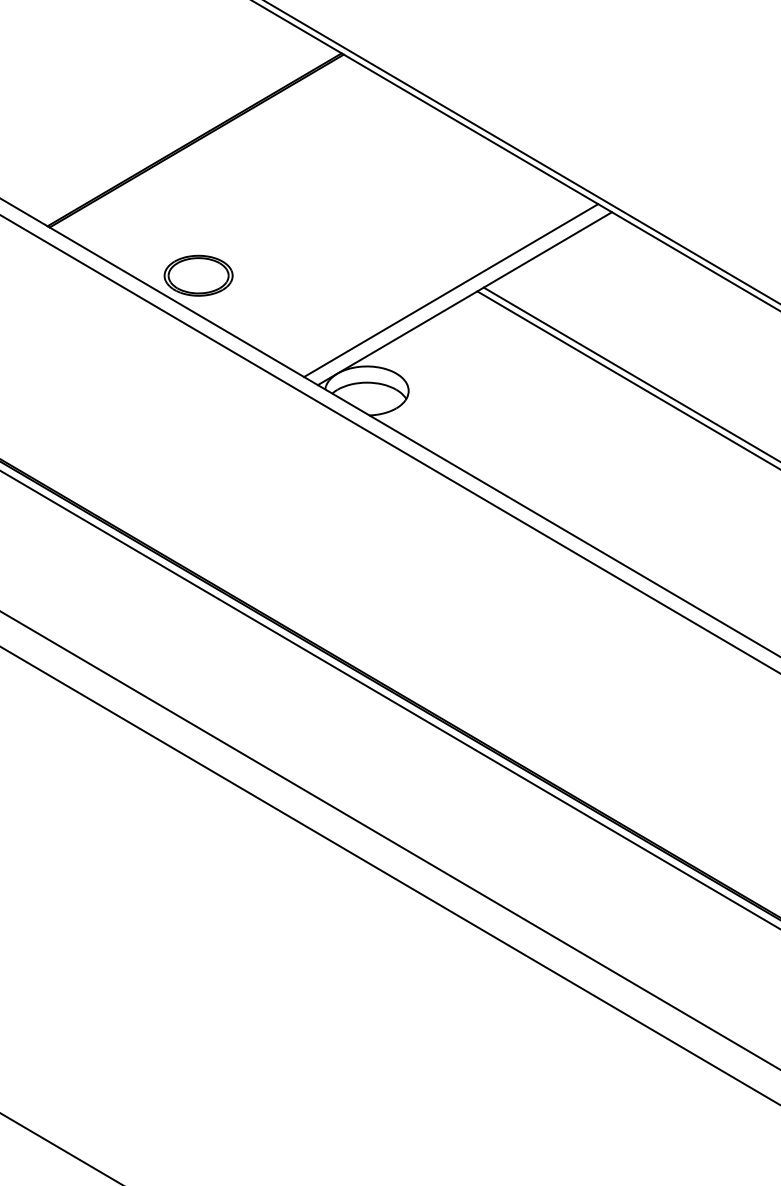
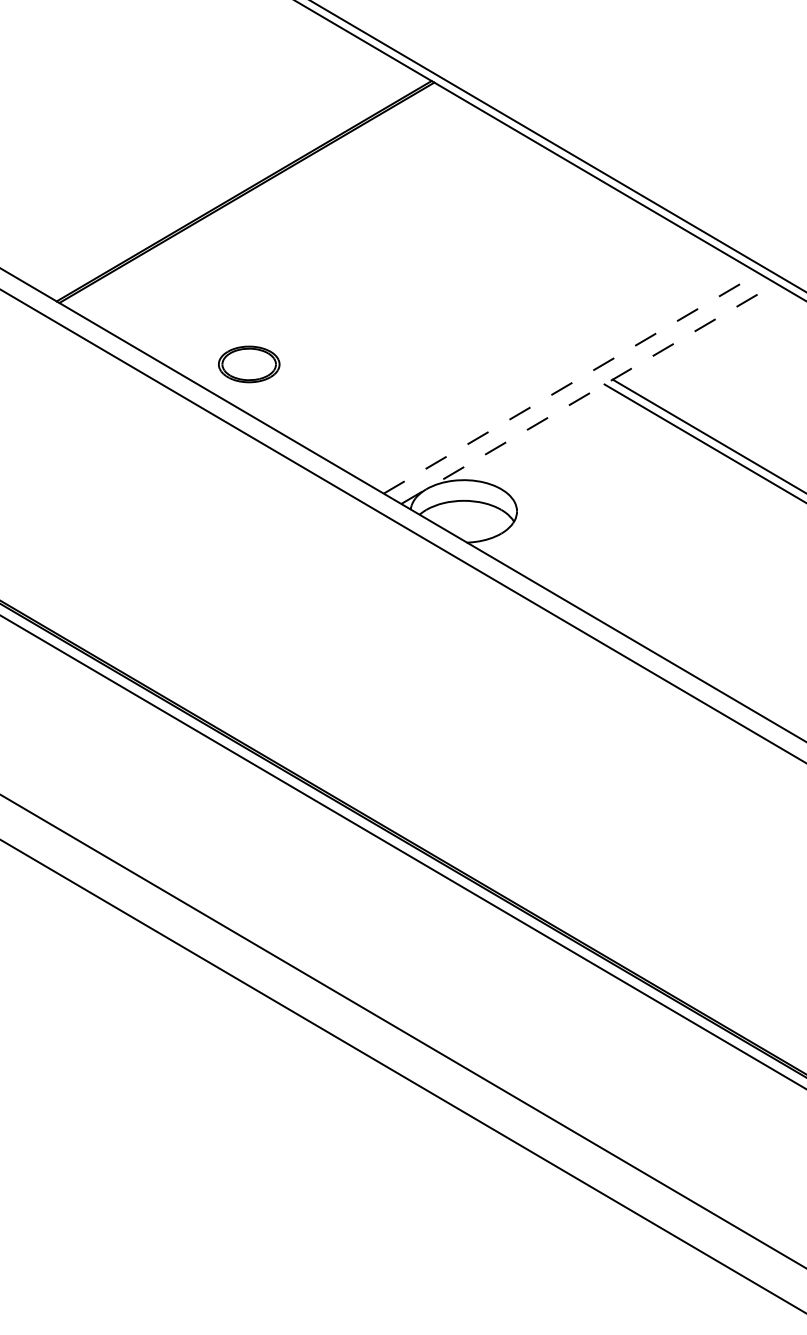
part: (198, 275) -> (249, 364), size x0.7
line: (451, 290) -> (571, 383), solid -> dashed
line: (464, 298) -> (588, 393), solid -> dashed

